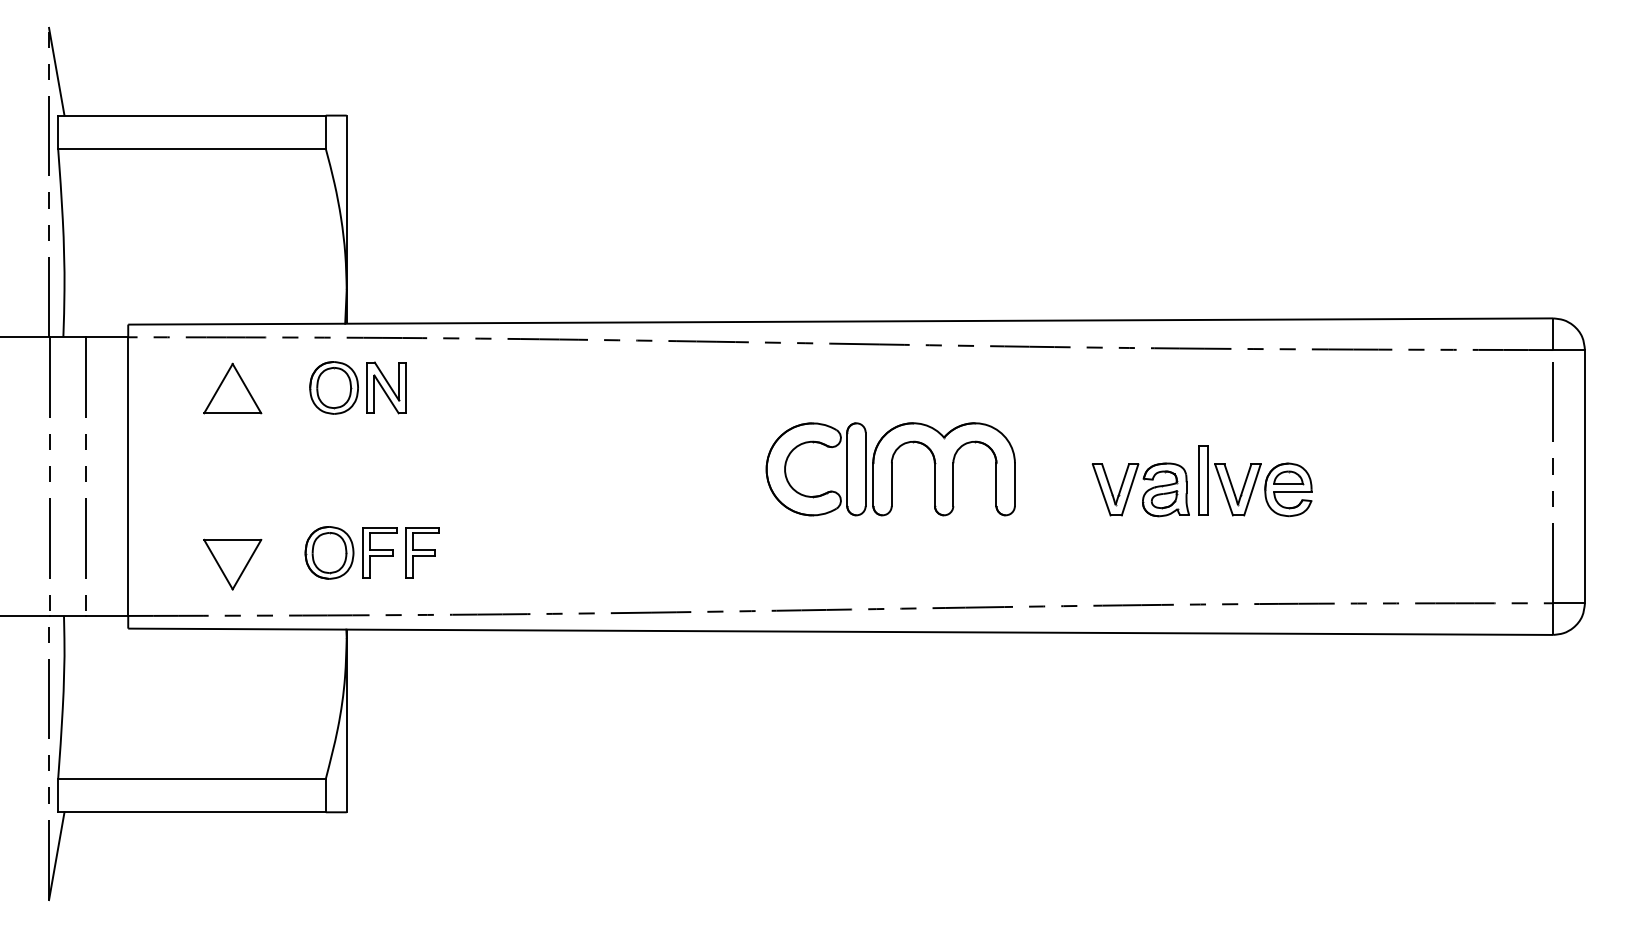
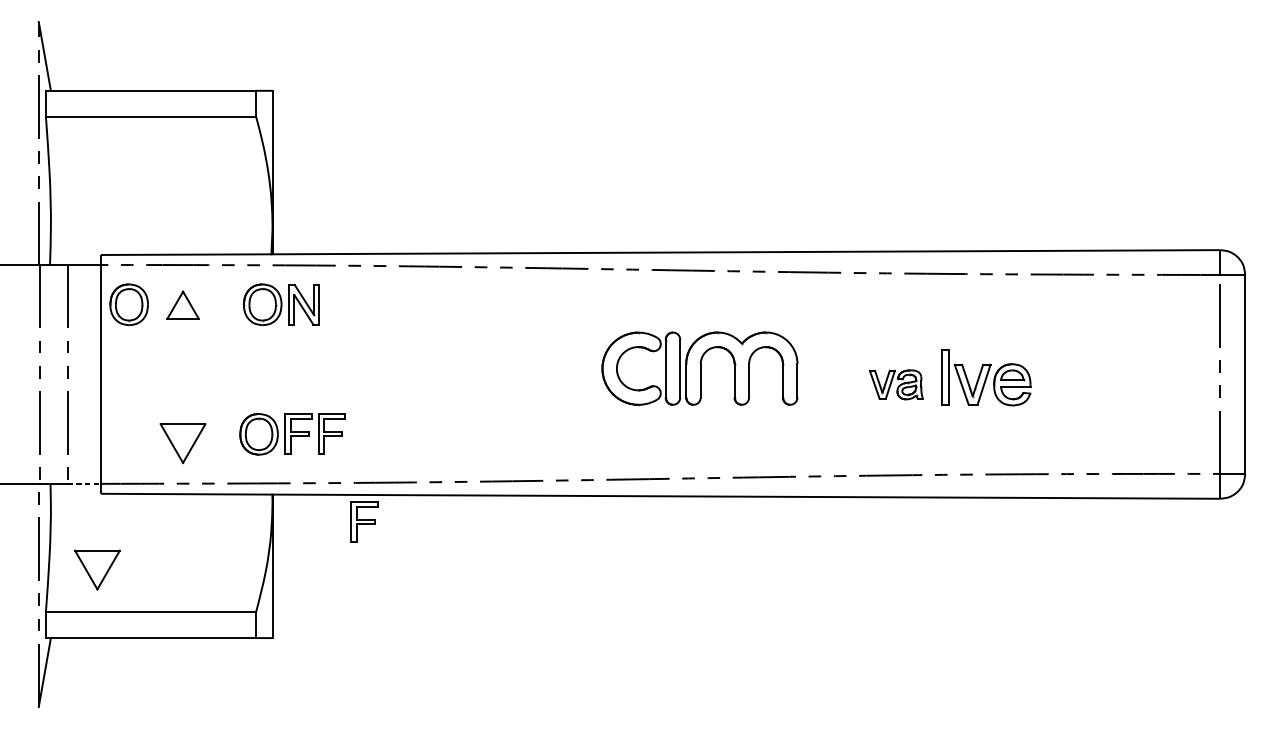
part: (163, 387) -> (128, 304), added
part: (232, 388) -> (182, 305), size x0.7
part: (1140, 489) -> (896, 384), size x0.7
line: (107, 615) -> (84, 483), solid -> dashed
part: (463, 664) -> (364, 521), added
part: (123, 725) -> (97, 569), added

